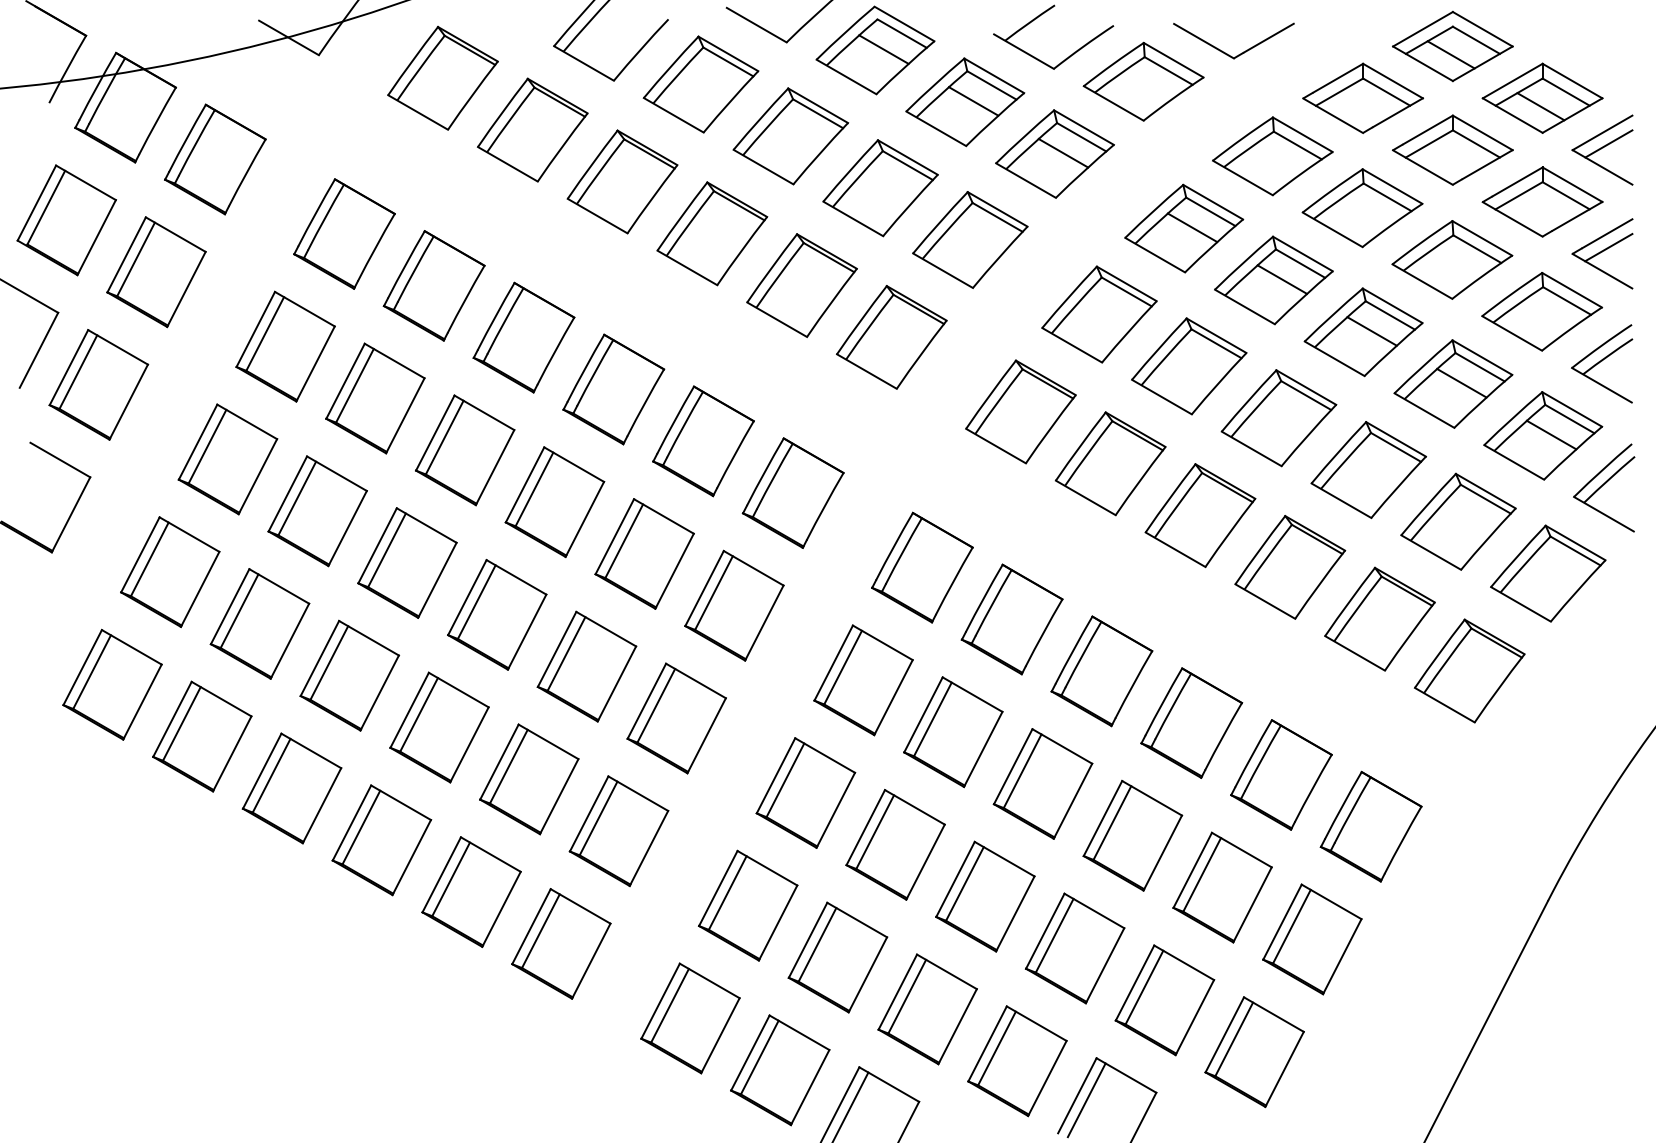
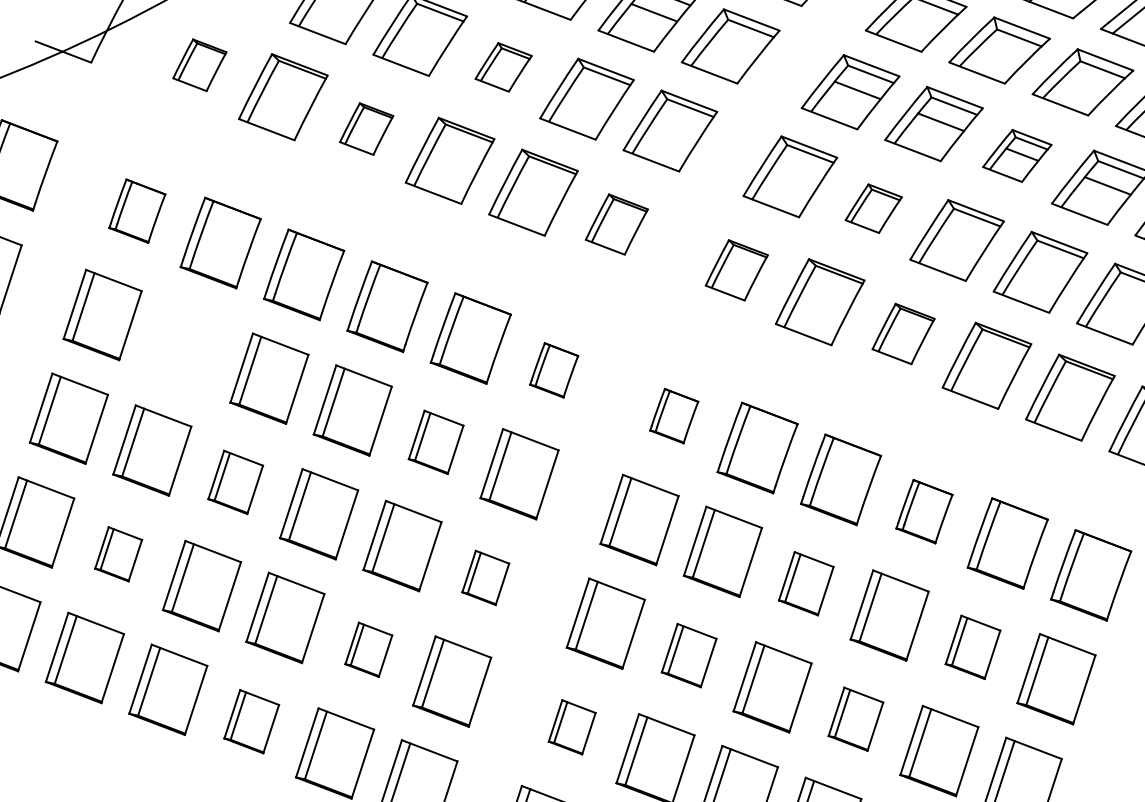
part: (442, 77) -> (199, 64), size x0.6
part: (790, 136) -> (503, 67), size x0.6
line: (1063, 152) -> (737, 43), removed
part: (622, 181) -> (366, 128), size x0.6
part: (344, 233) -> (137, 210), size x0.7
part: (1363, 332) -> (1017, 156), size x0.7
part: (891, 337) -> (616, 224), size x0.7
part: (1189, 366) -> (873, 208), size x0.6
part: (375, 398) -> (186, 346), removed
part: (1020, 411) -> (736, 270), size x0.7
part: (792, 492) -> (553, 369), size x0.6
part: (1200, 515) -> (903, 333), size x0.7
part: (644, 553) -> (435, 442), size x0.7
part: (407, 562) -> (235, 481), size x0.7
part: (922, 567) -> (674, 416), size x0.6
part: (259, 623) -> (118, 553), size x0.6
part: (676, 718) -> (485, 577), size x0.6
part: (1191, 722) -> (924, 511), size x0.7
part: (529, 779) -> (368, 649), size x0.6
part: (1042, 783) -> (805, 583), size x0.7
part: (381, 840) -> (251, 721), size x0.7
part: (895, 844) -> (689, 655), size x0.7
part: (1222, 887) -> (972, 647), size x0.7
part: (748, 905) -> (572, 727), size x0.6
part: (1074, 948) -> (855, 719), size x0.7

